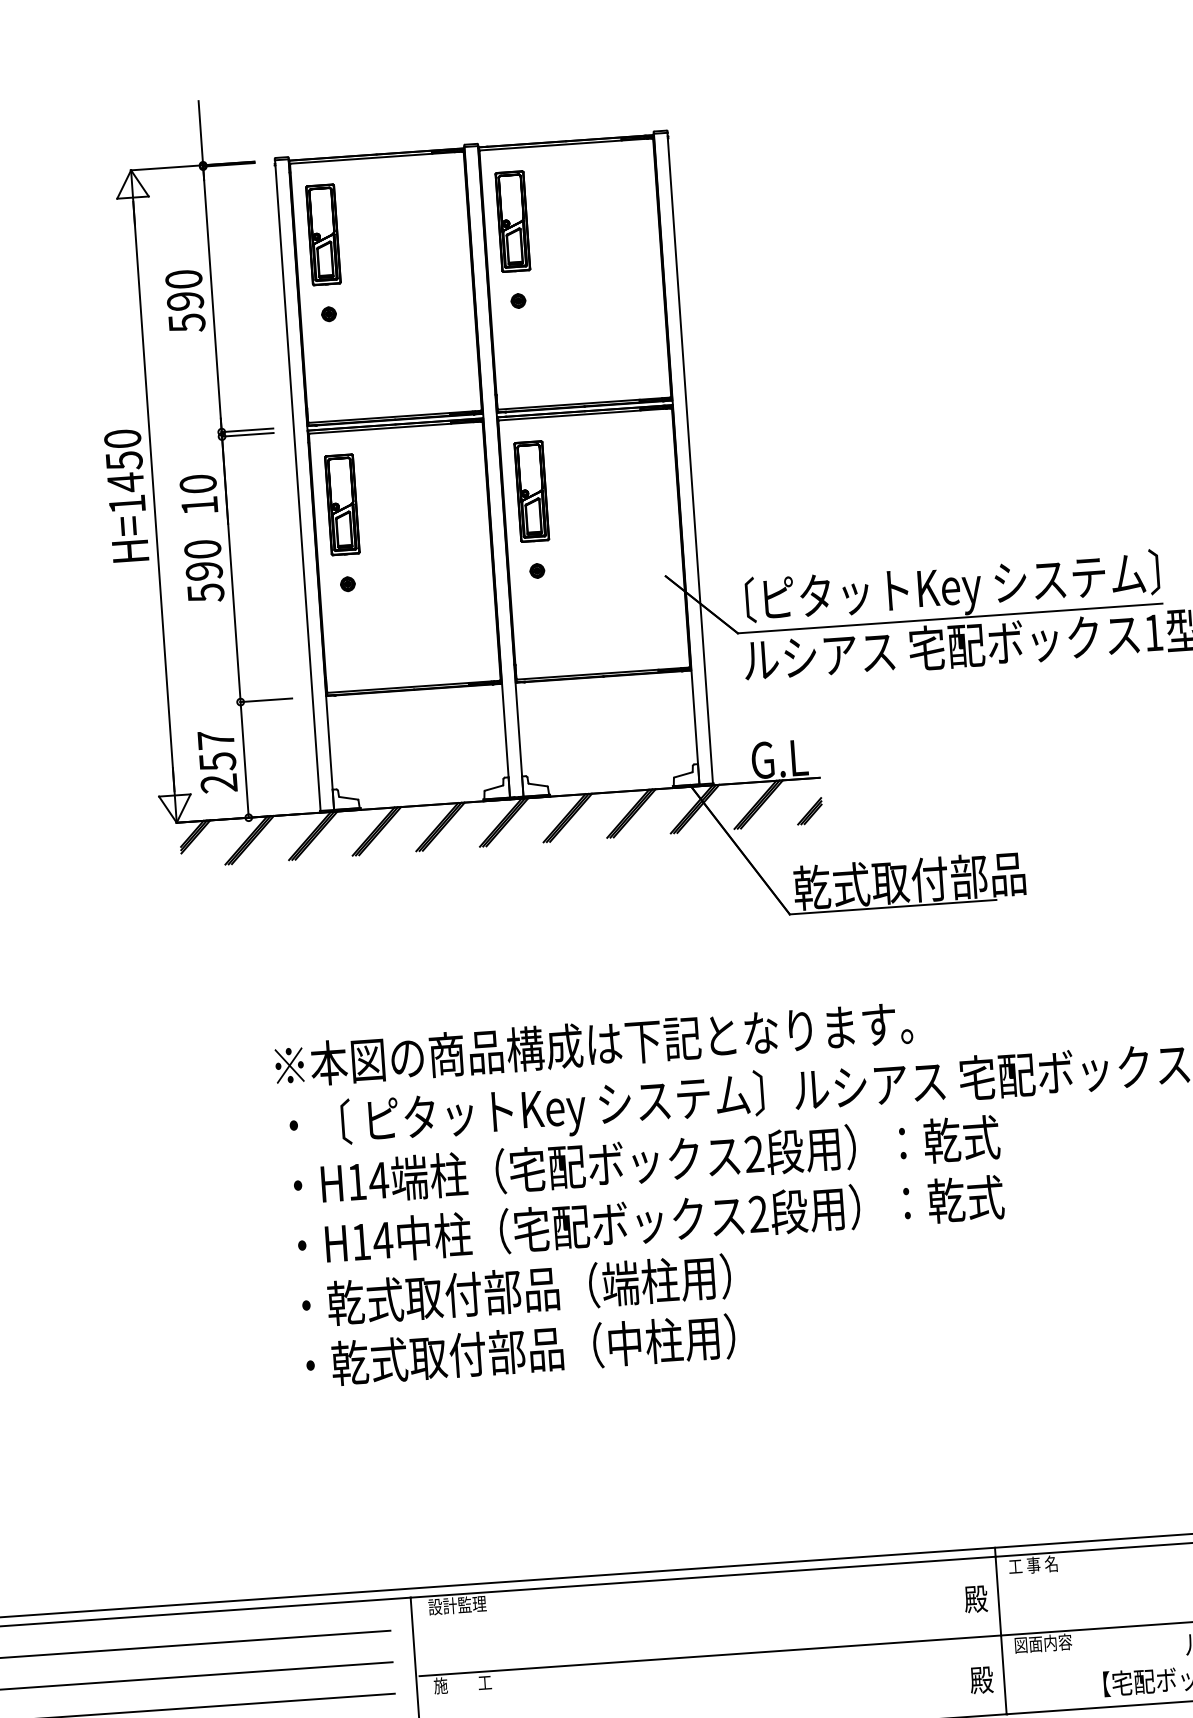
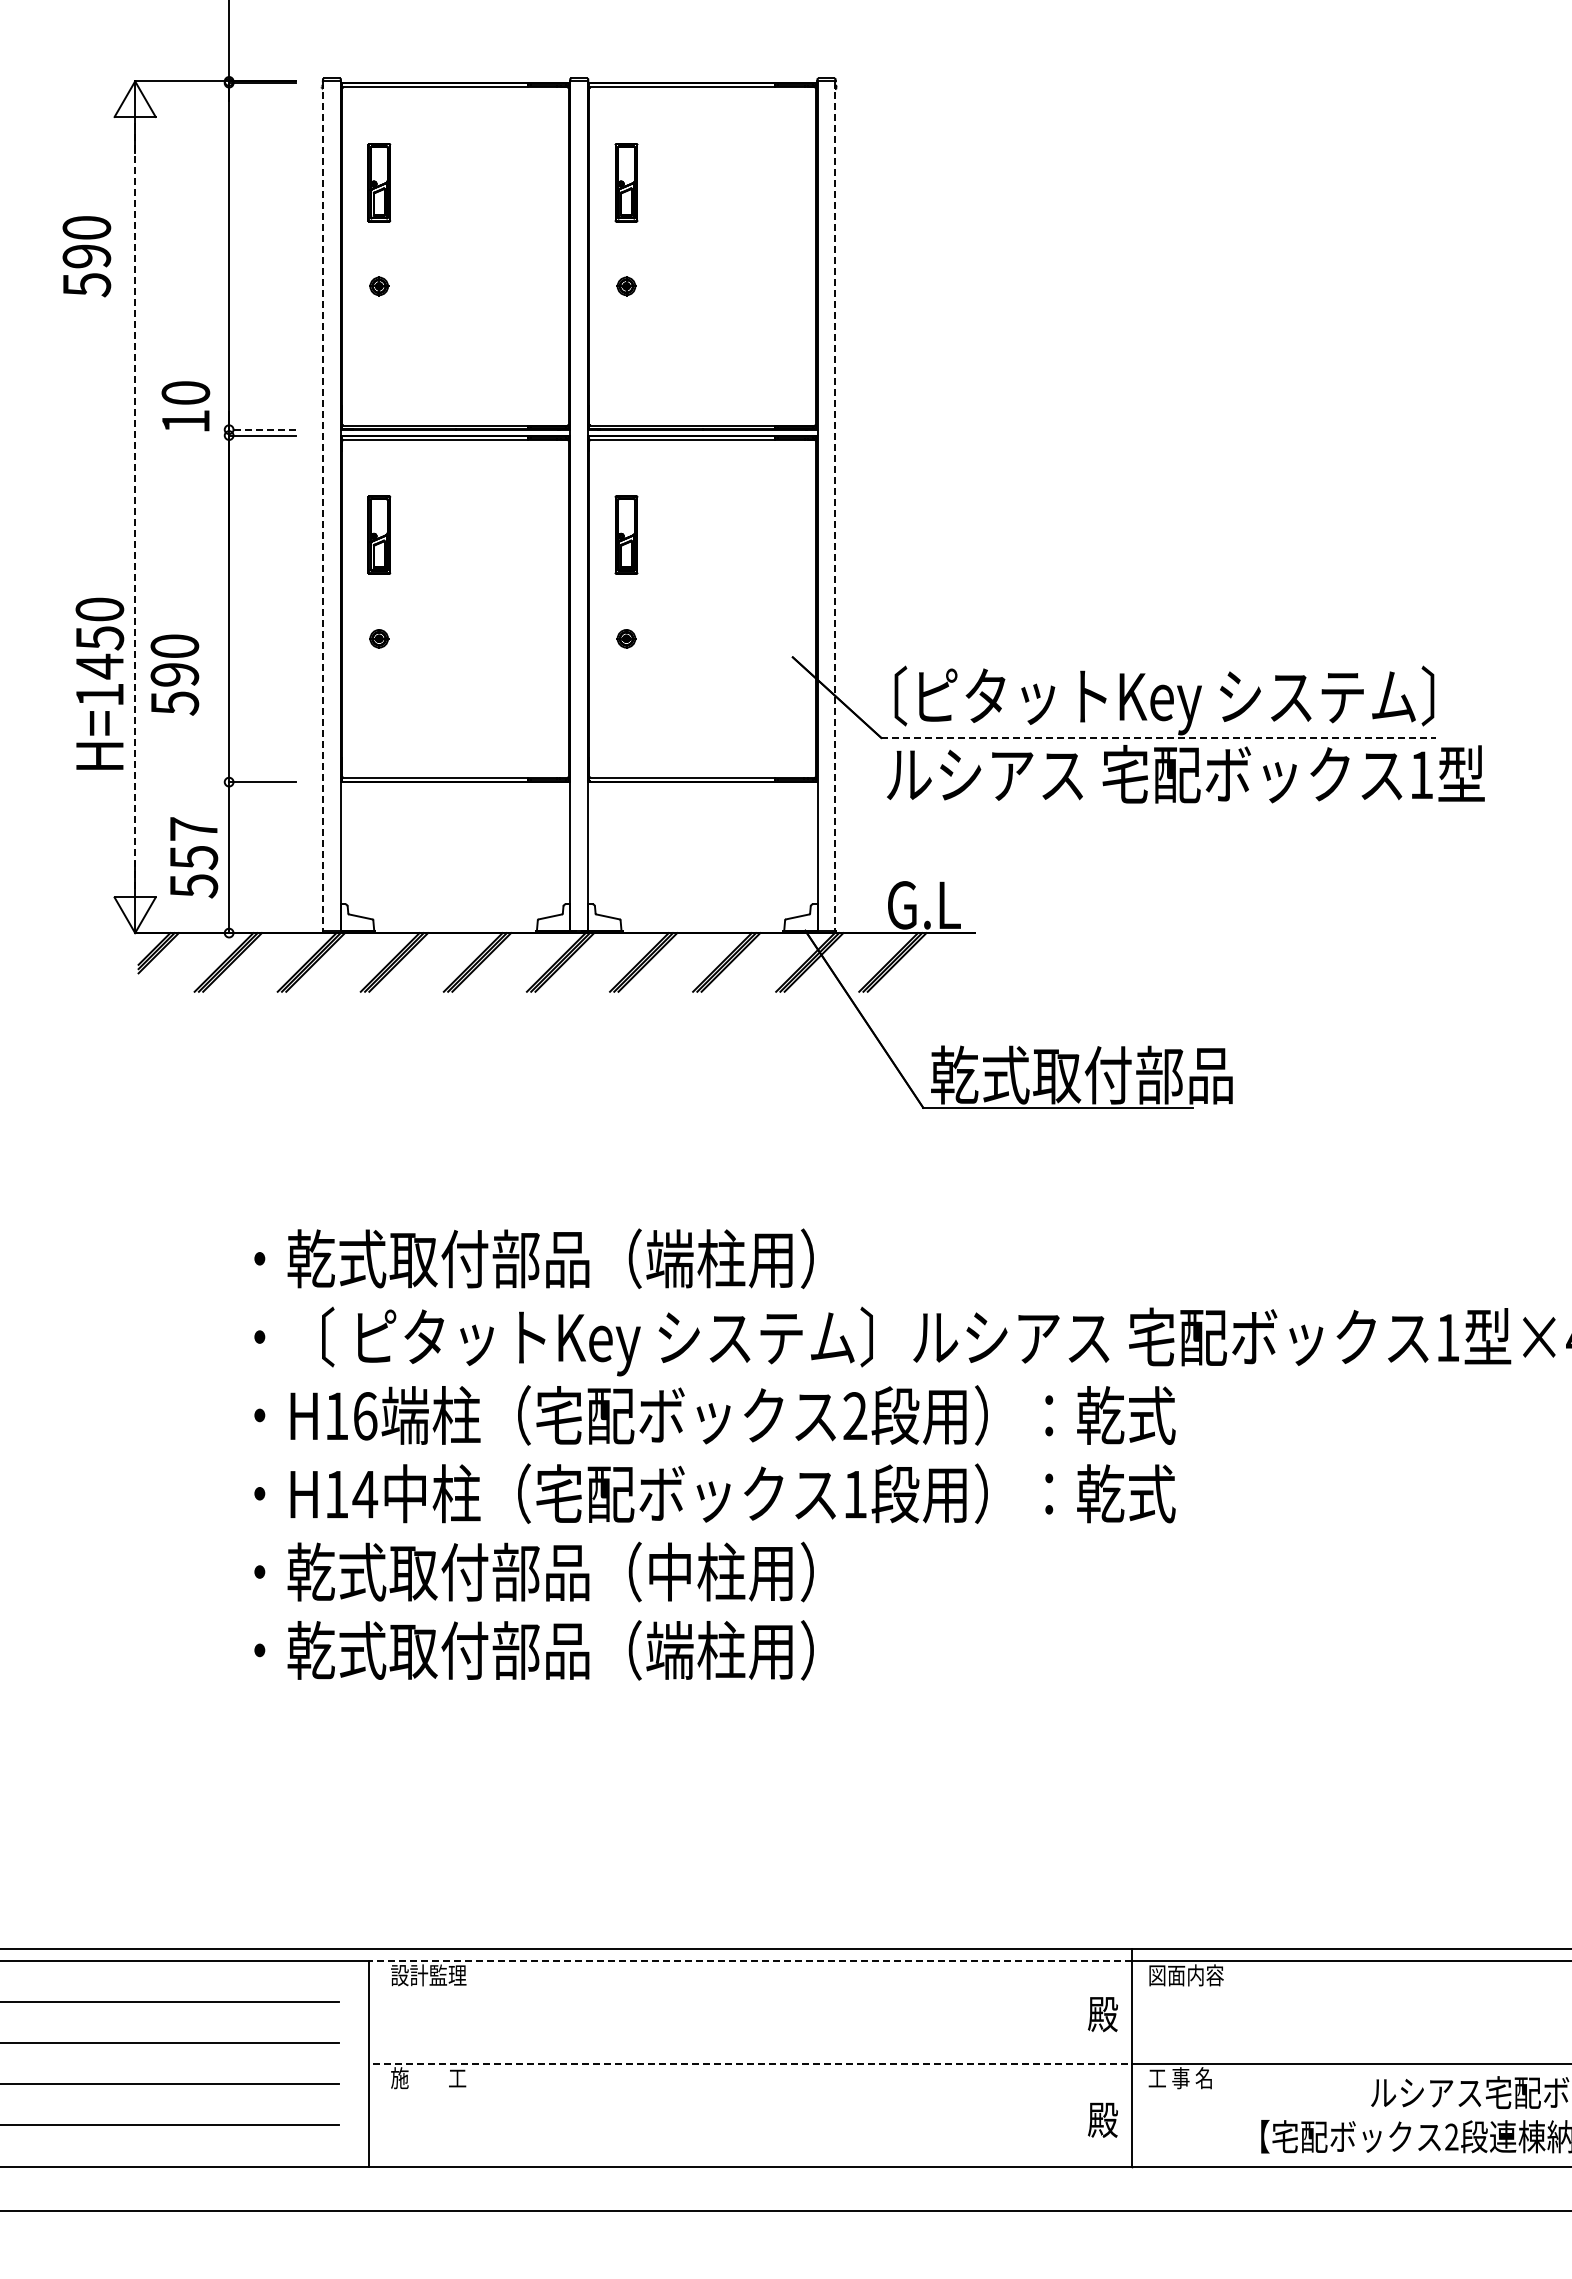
part: (512, 221) -> (626, 182), size x0.6
part: (323, 234) -> (379, 182), size x0.6
text: (185, 301) -> (86, 256), moved
line: (247, 430) -> (262, 429), solid -> dashed
line: (690, 458) -> (835, 506), solid -> dashed
line: (298, 485) -> (323, 506), solid -> dashed
part: (531, 491) -> (626, 534), size x0.6
text: (198, 494) -> (185, 406), moved
text: (126, 495) -> (99, 683), moved
line: (154, 496) -> (135, 507), solid -> dashed
part: (342, 504) -> (379, 534), size x0.6
text: (204, 570) -> (174, 674), moved
line: (950, 618) -> (1158, 737), solid -> dashed
text: (218, 783) -> (193, 886), 257 -> 557
part: (809, 811) -> (958, 975), removed
text: (593, 1044) -> (656, 1258), ※本図の商品構成は下記となります。 -> ・乾式取付部品（端柱用）
text: (379, 1180) -> (365, 1416), H14 -> H16
text: (758, 1214) -> (855, 1494), 2 -> 1
text: (620, 1283) -> (669, 1571), ・乾式取付部品（端柱用） -> ・乾式取付部品（中柱用）
text: (624, 1343) -> (669, 1650), ・乾式取付部品（中柱用） -> ・乾式取付部品（端柱用）
text: (1037, 1565) -> (1185, 1975), 工 事 名 -> 図面内容
line: (703, 1576) -> (750, 1960), solid -> dashed
text: (1042, 1643) -> (1185, 2078), 図面内容 -> 工 事 名
line: (710, 1655) -> (752, 2063), solid -> dashed

